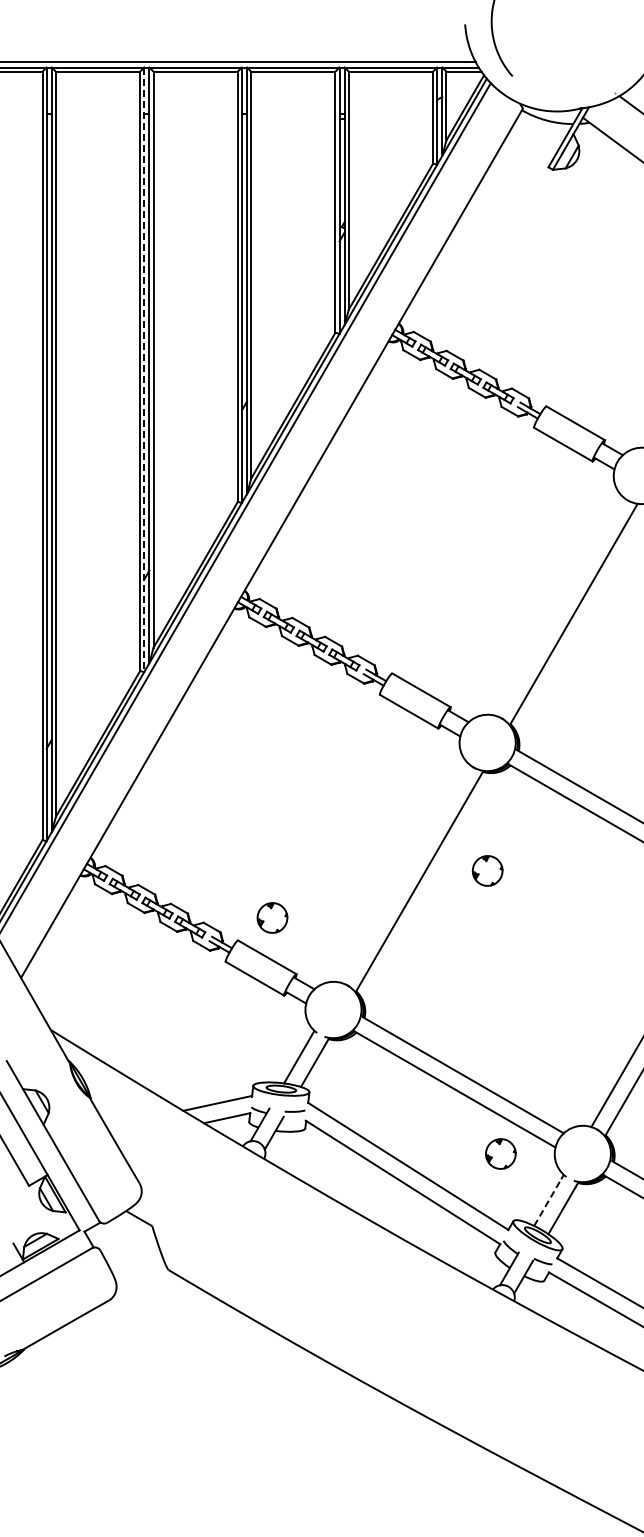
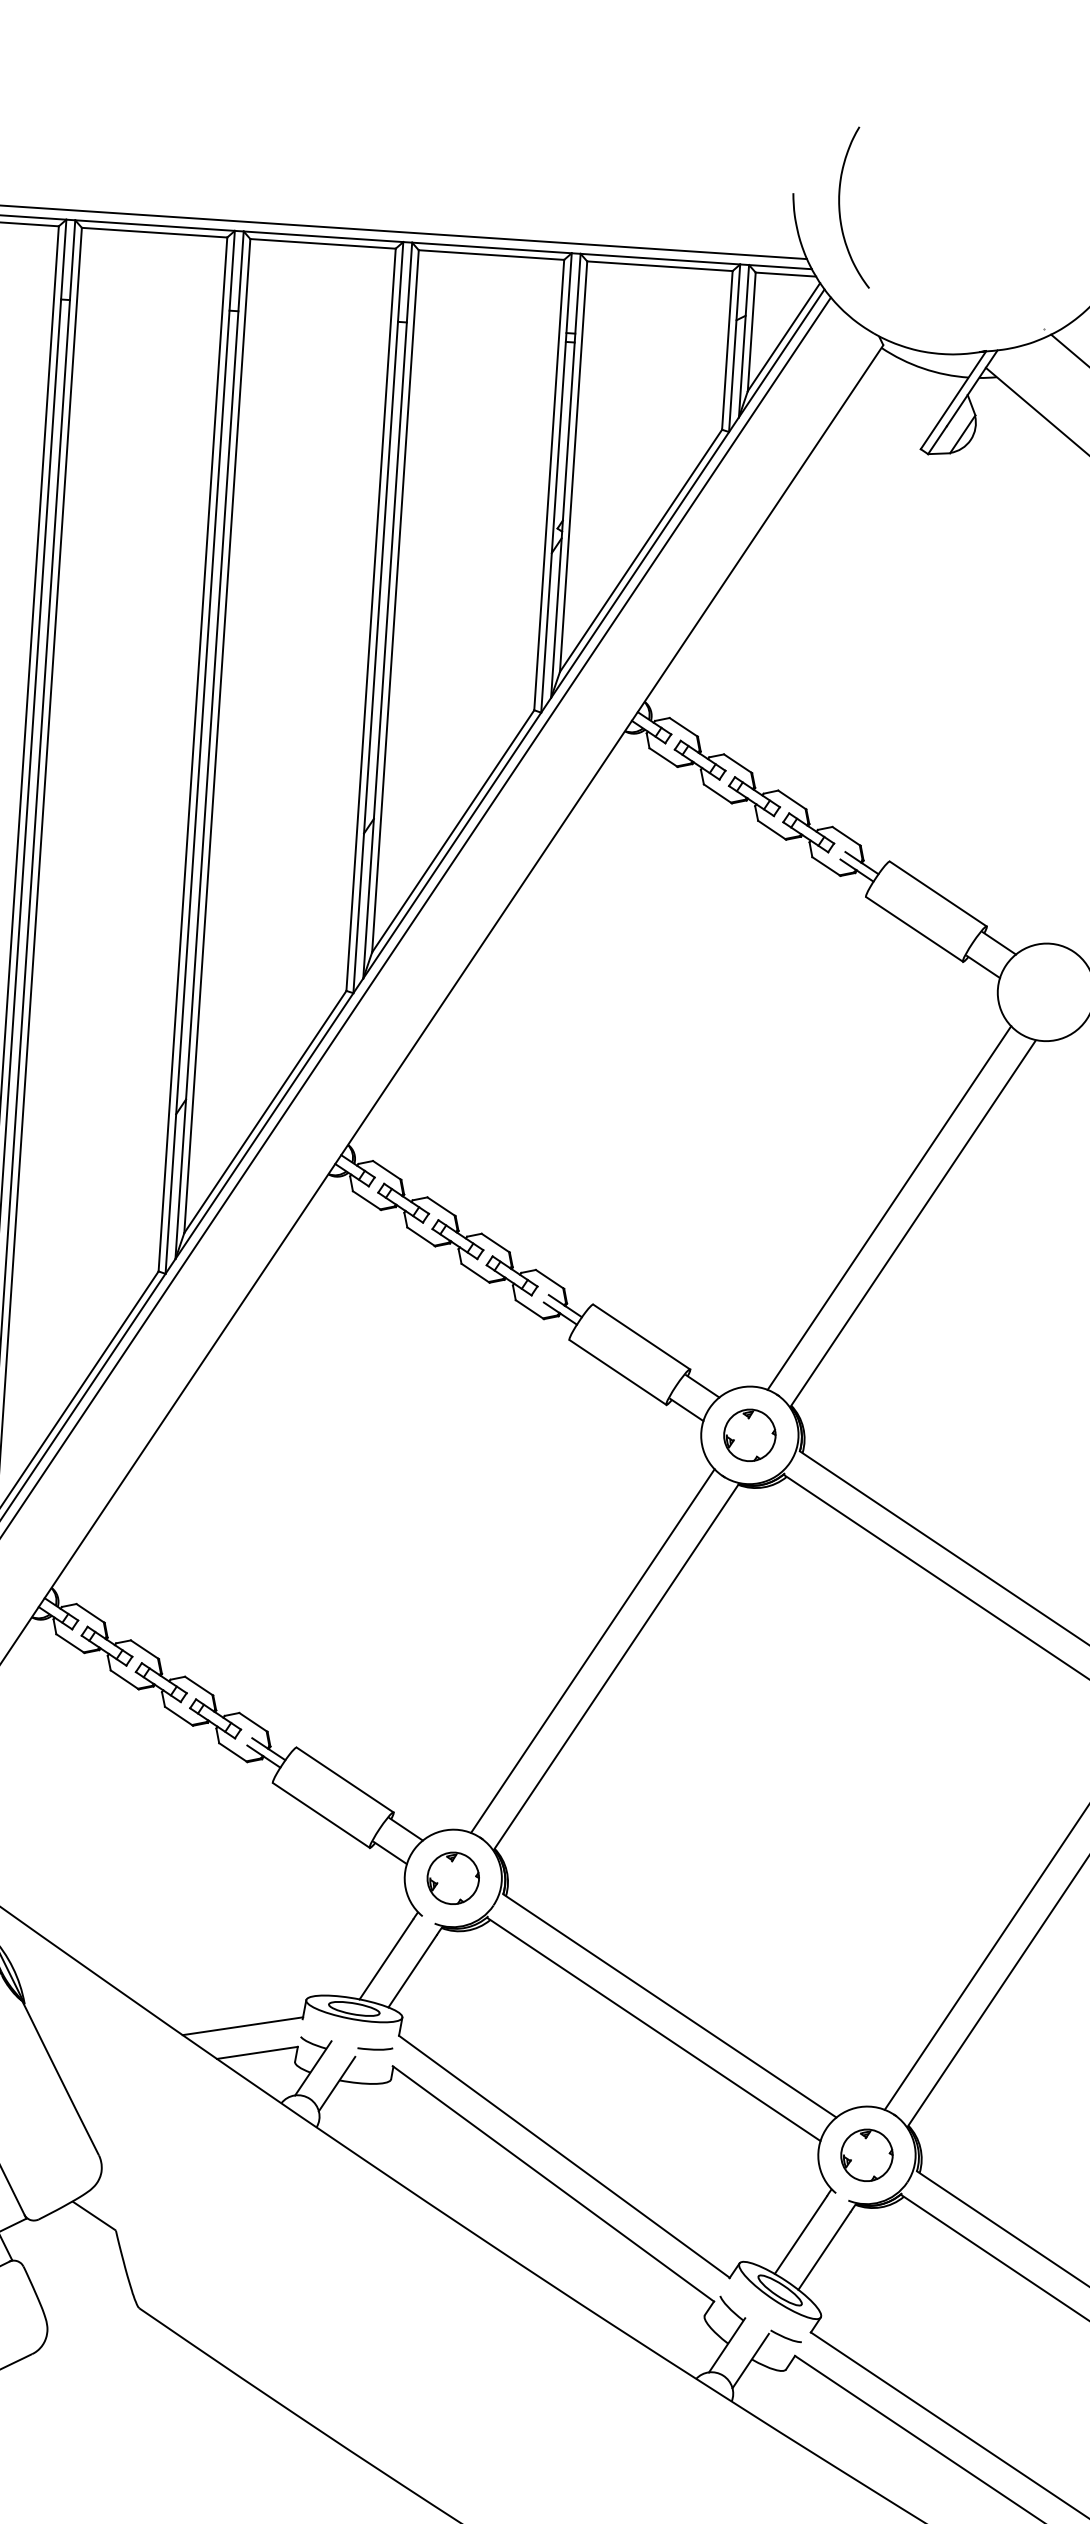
line: (144, 370) -> (200, 753), dashed -> solid
line: (559, 606) -> (889, 1208), added
part: (487, 870) -> (749, 1434), moved
line: (405, 873) -> (593, 1651), added
part: (272, 917) -> (453, 1877), moved
part: (500, 1153) -> (866, 2154), moved
line: (547, 1202) -> (800, 2235), dashed -> solid

